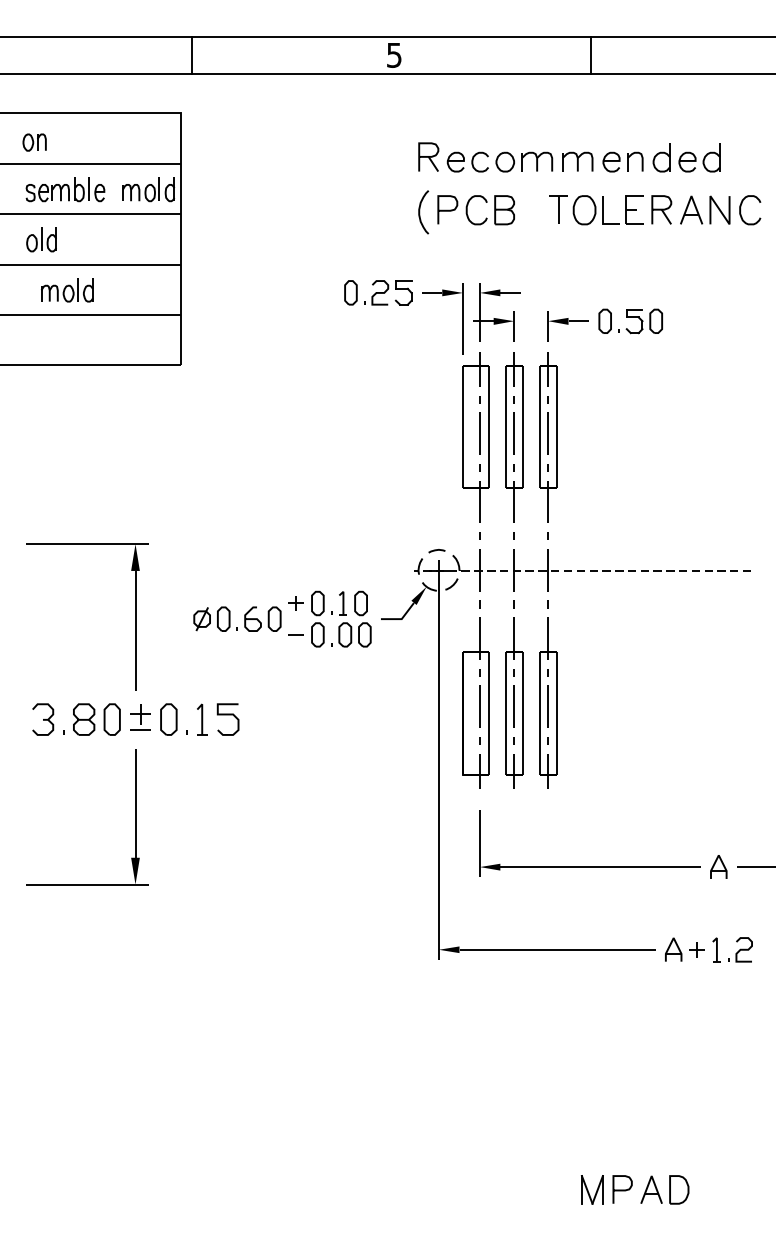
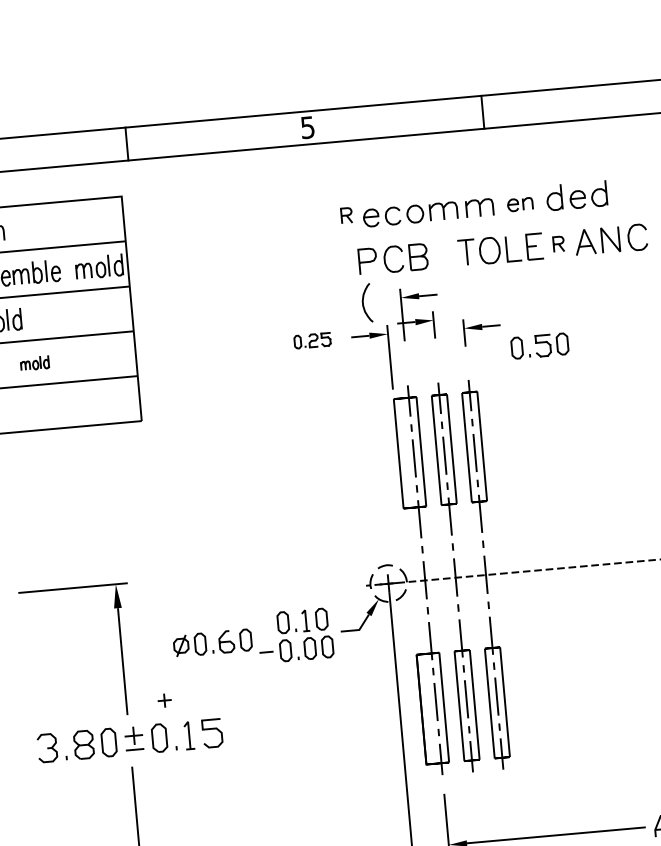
part: (428, 156) -> (346, 215), size x0.6
part: (622, 161) -> (519, 204), size x0.7
part: (661, 209) -> (558, 243), size x0.6
curve: (420, 212) -> (364, 303), moved
part: (67, 290) -> (34, 363), size x0.6
part: (378, 292) -> (312, 340), size x0.6
part: (496, 312) -> (417, 314), moved
part: (567, 326) -> (481, 331), moved
part: (295, 603) -> (164, 700), moved

